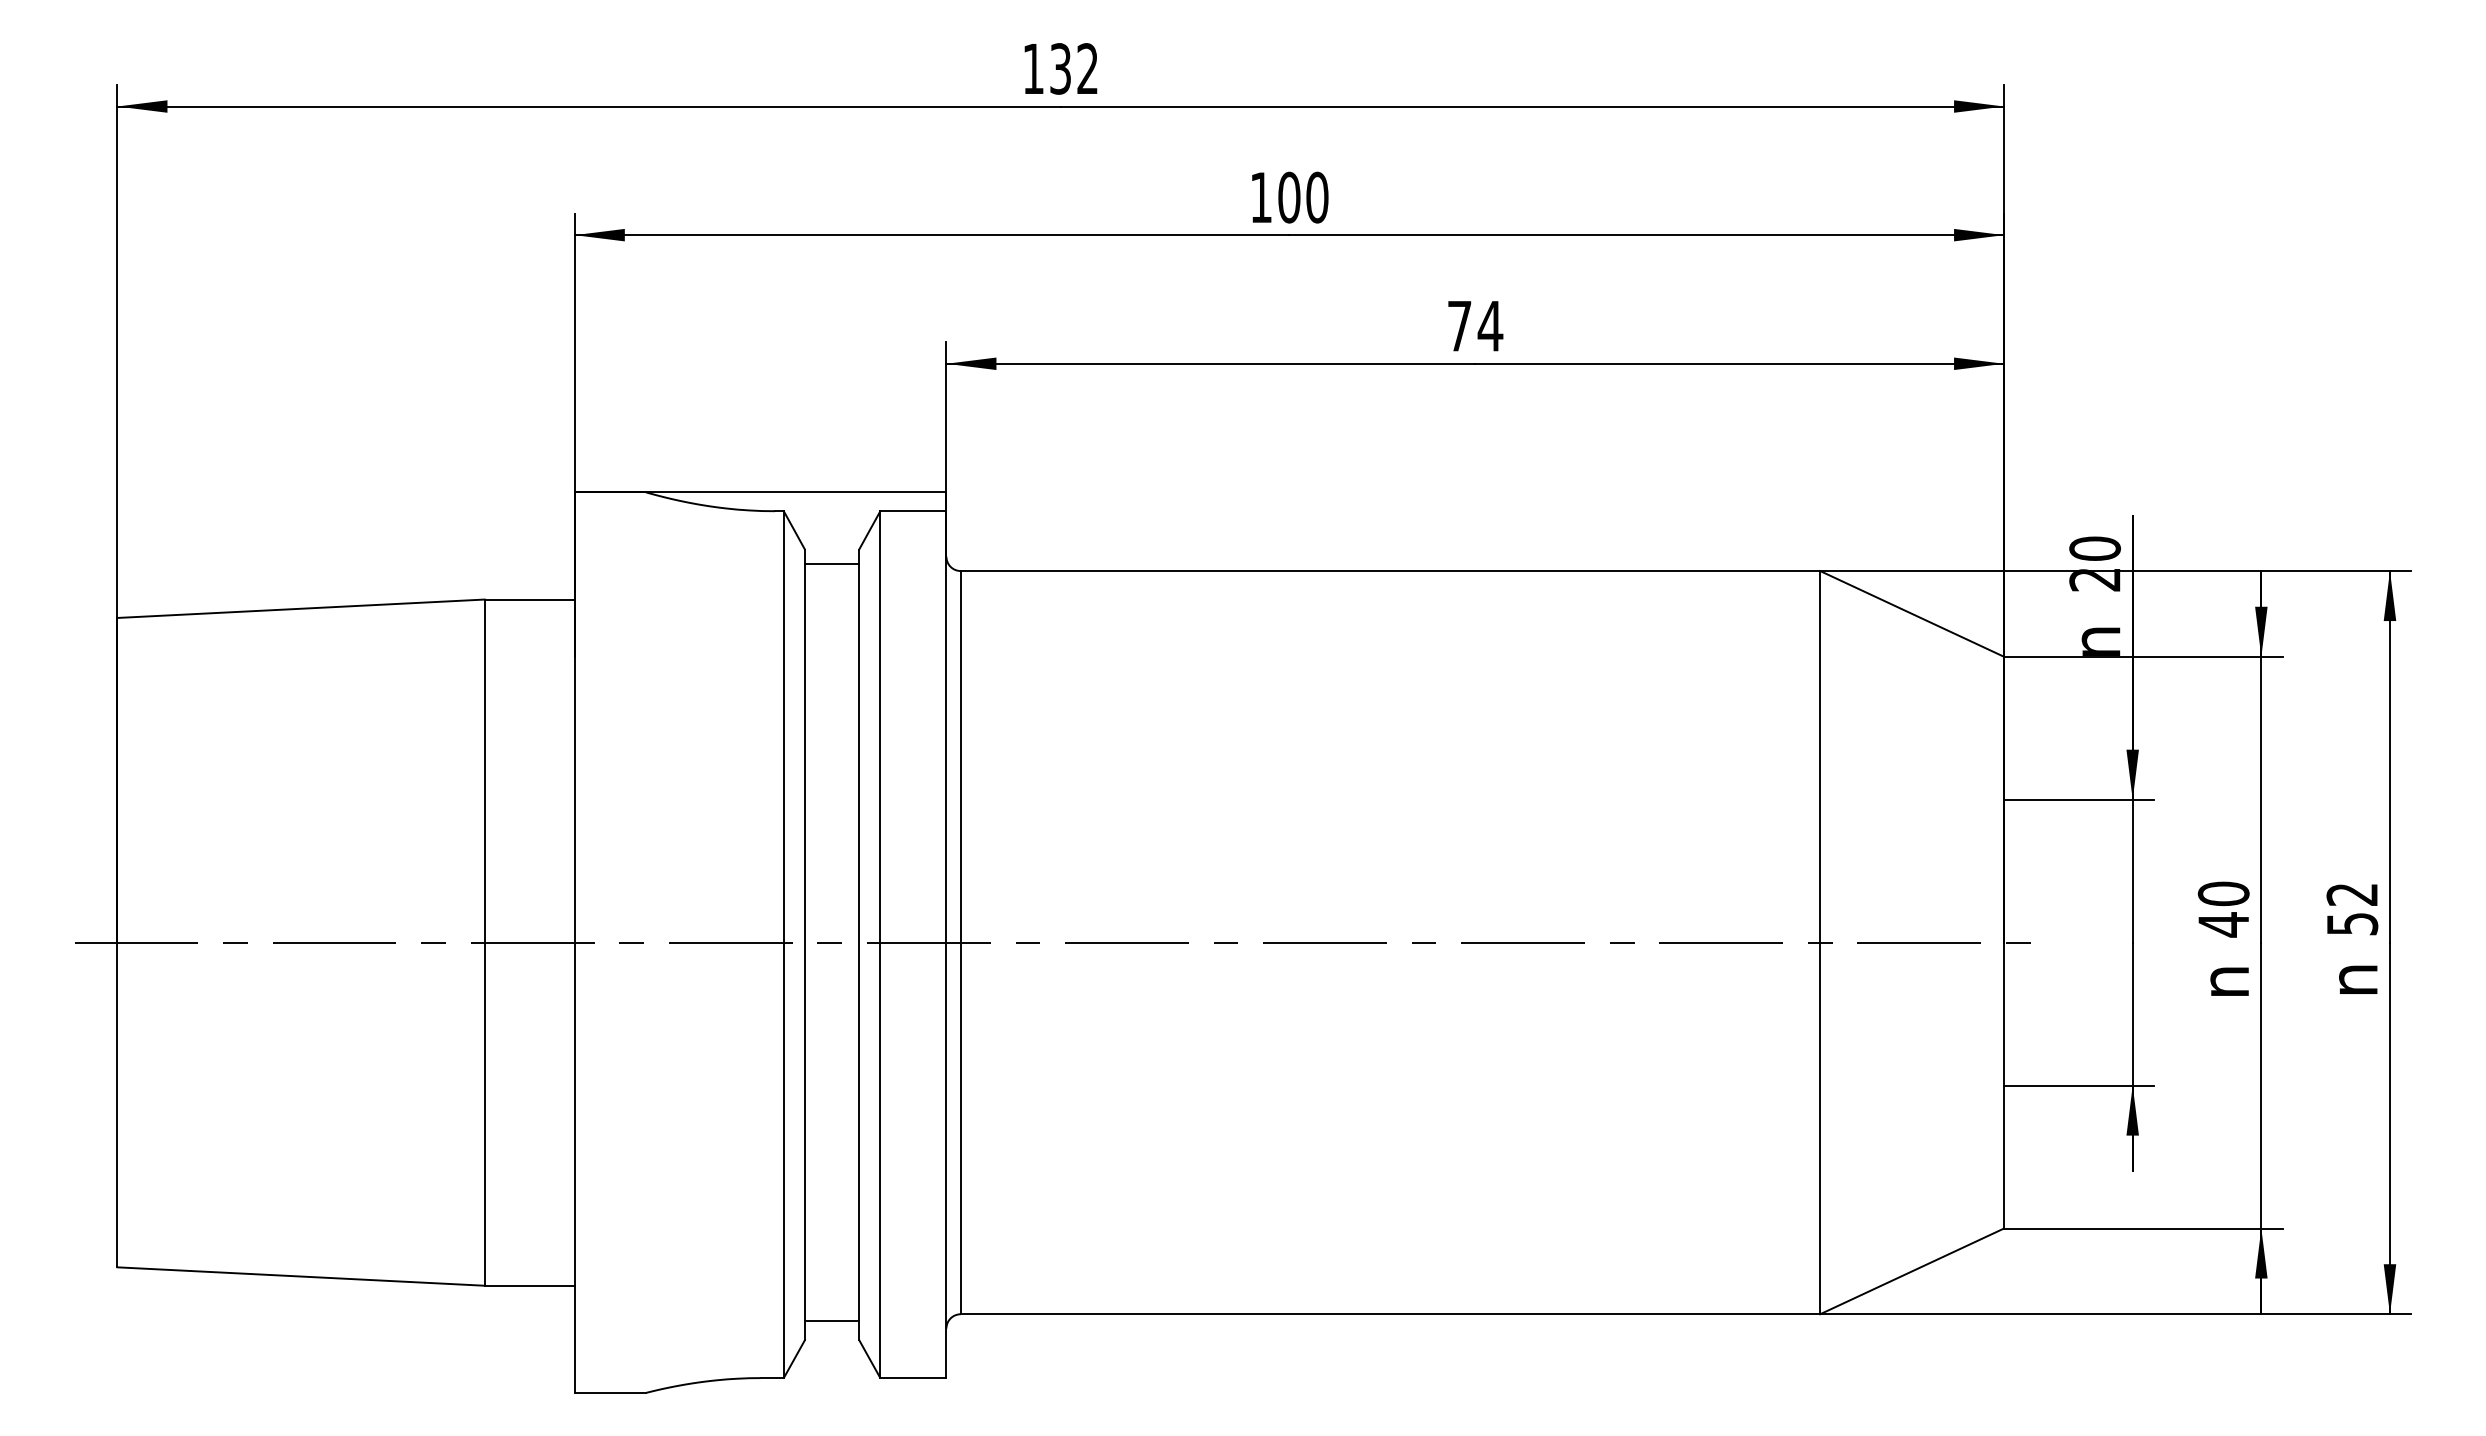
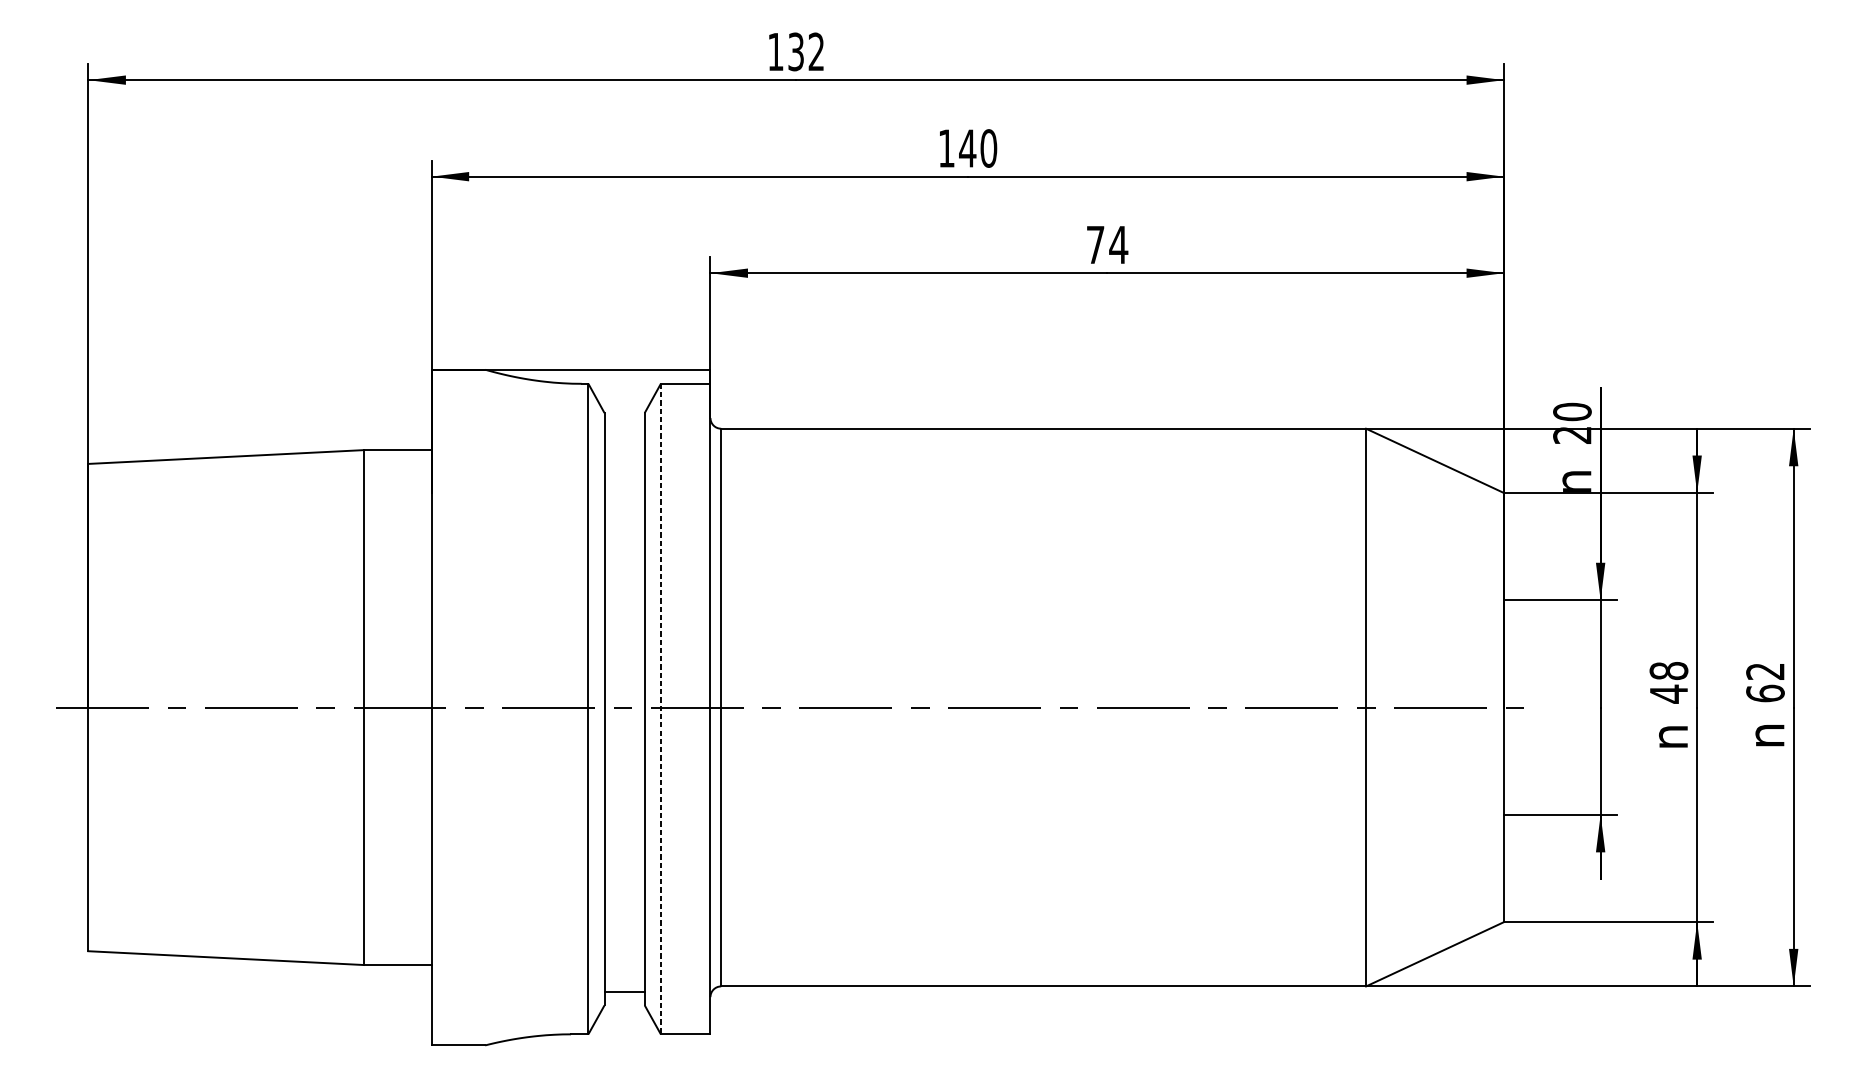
text: (1288, 197) -> (967, 148), 100 -> 140
line: (831, 563) -> (624, 423), removed
text: (2223, 893) -> (1668, 670), 40 -> 48
text: (2352, 923) -> (1765, 693), 52 -> 62
line: (880, 945) -> (660, 709), solid -> dashed

